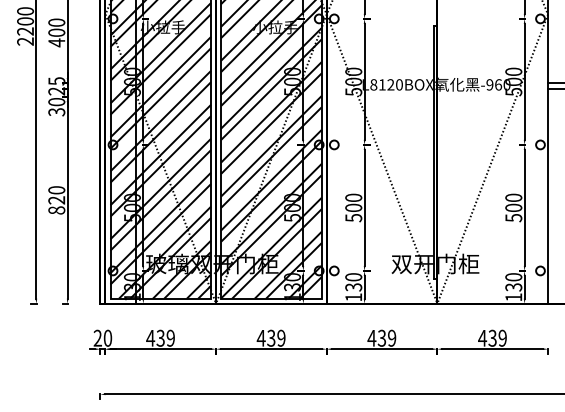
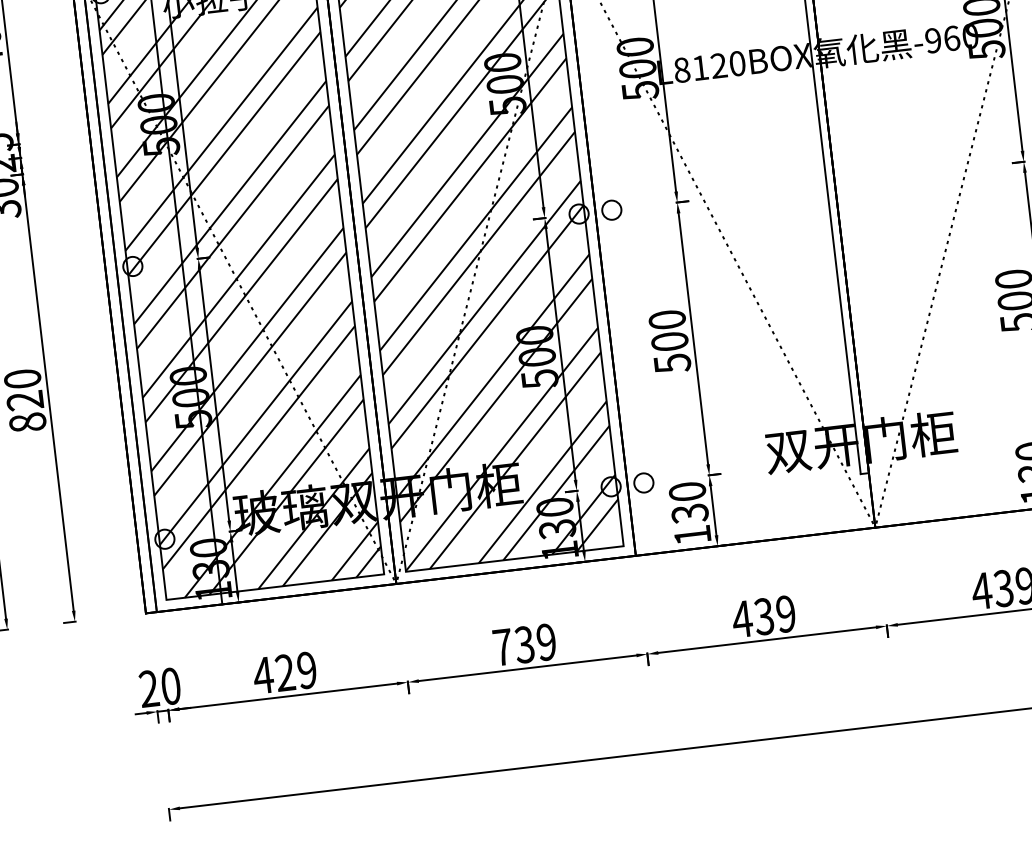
text: (160, 338) -> (284, 673), 439 -> 429
text: (260, 338) -> (501, 647), 439 -> 739

